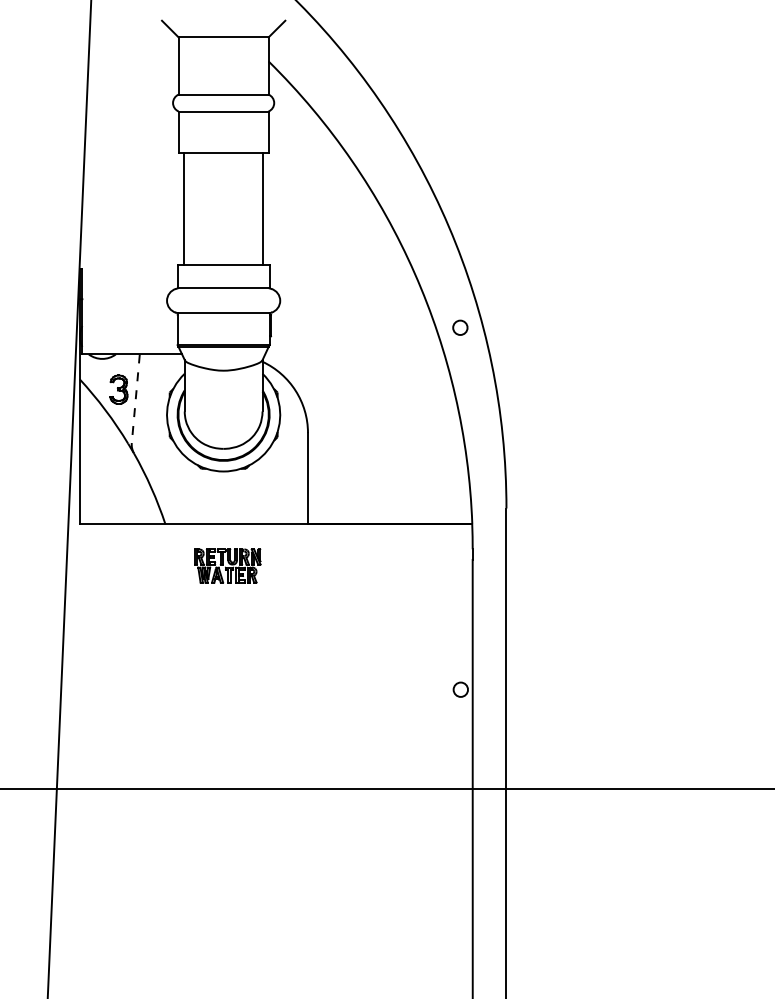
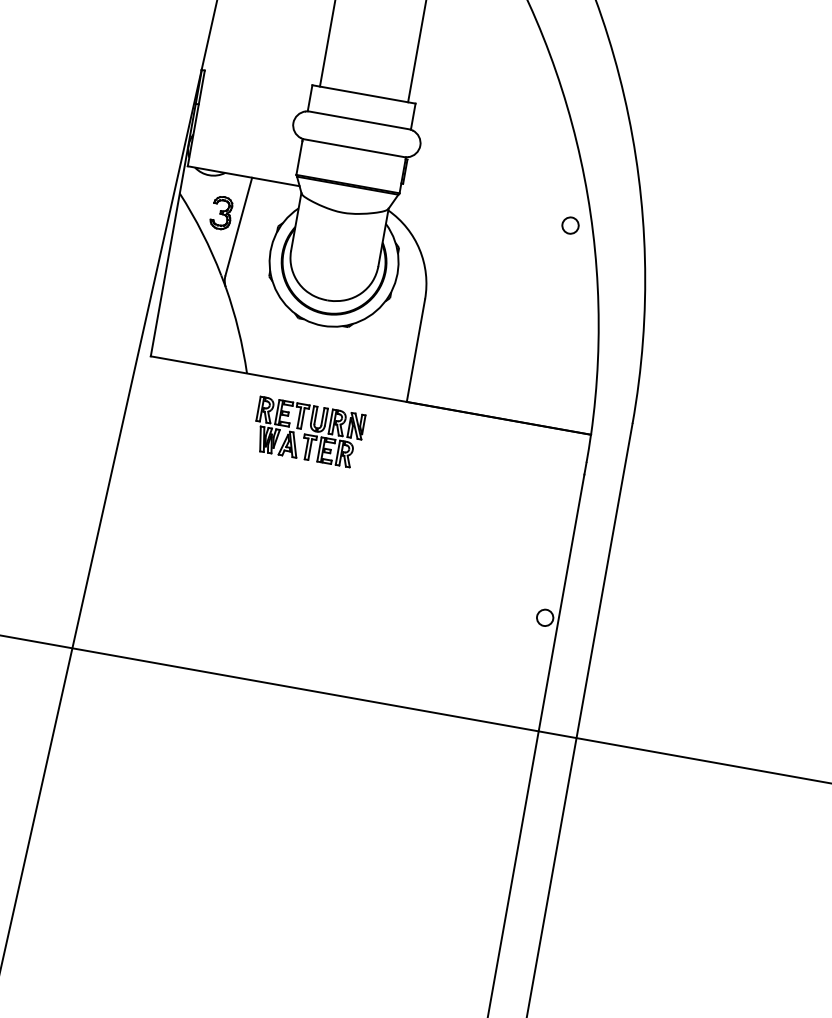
circle: (460, 327) -> (570, 225), moved
line: (135, 399) -> (238, 227), dashed -> solid
part: (227, 565) -> (308, 431), size x1.43

